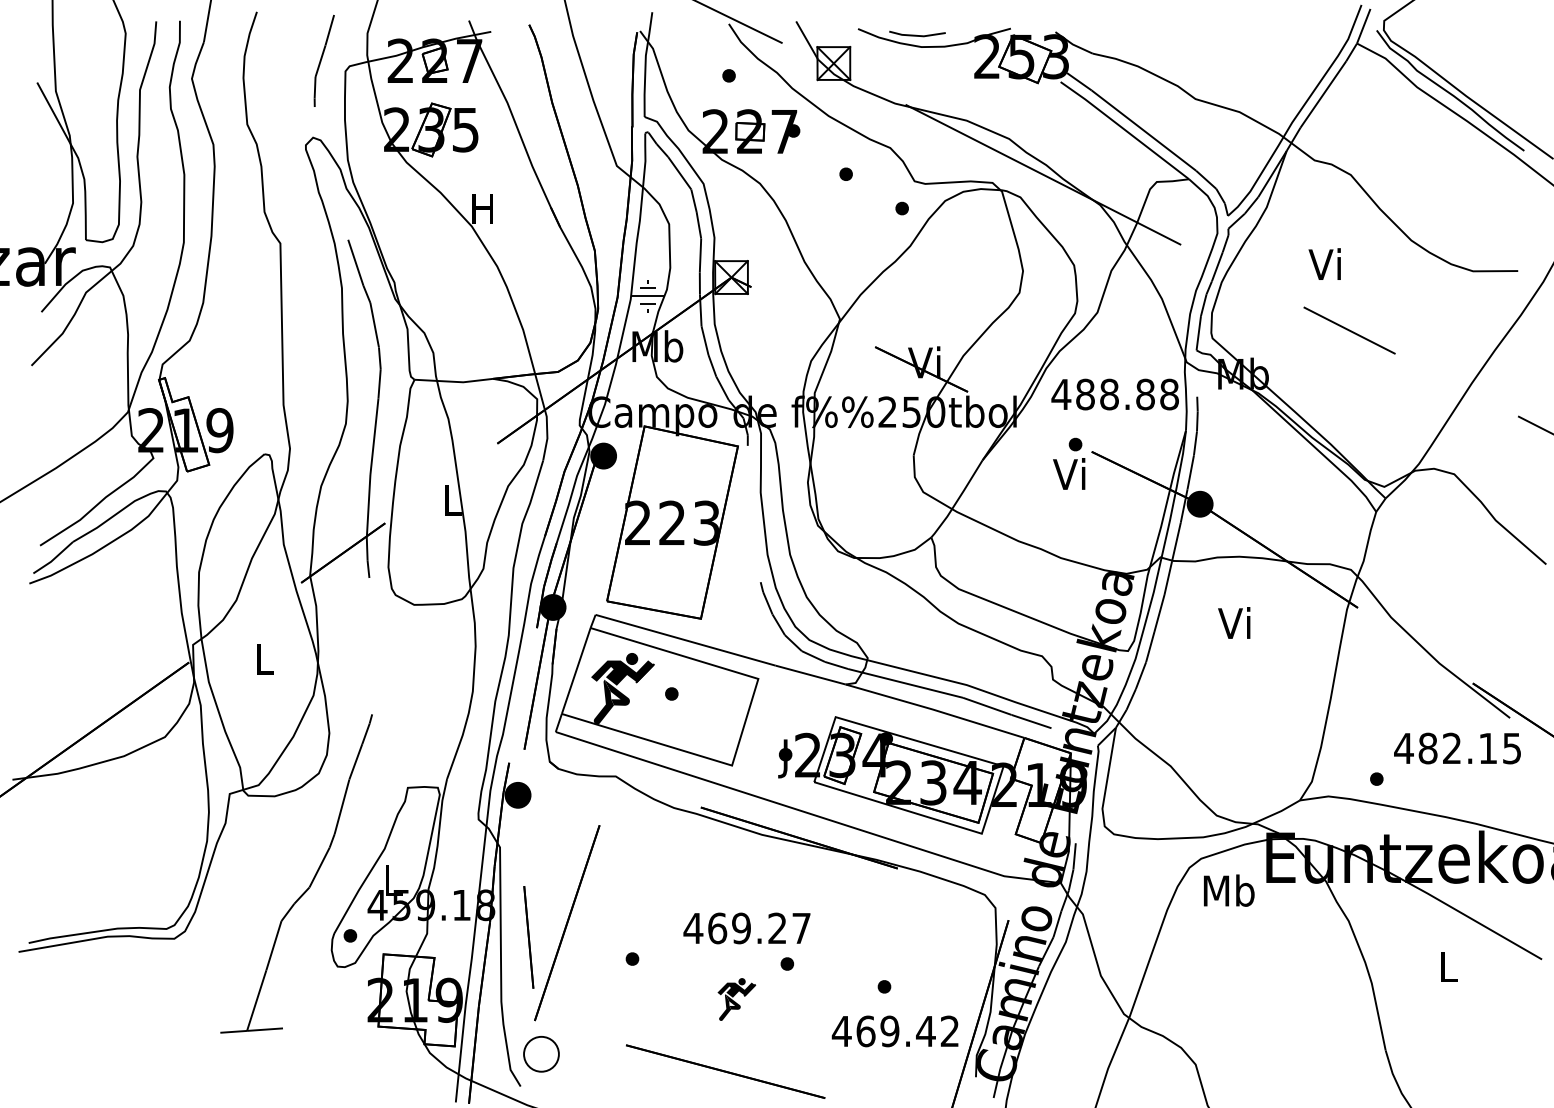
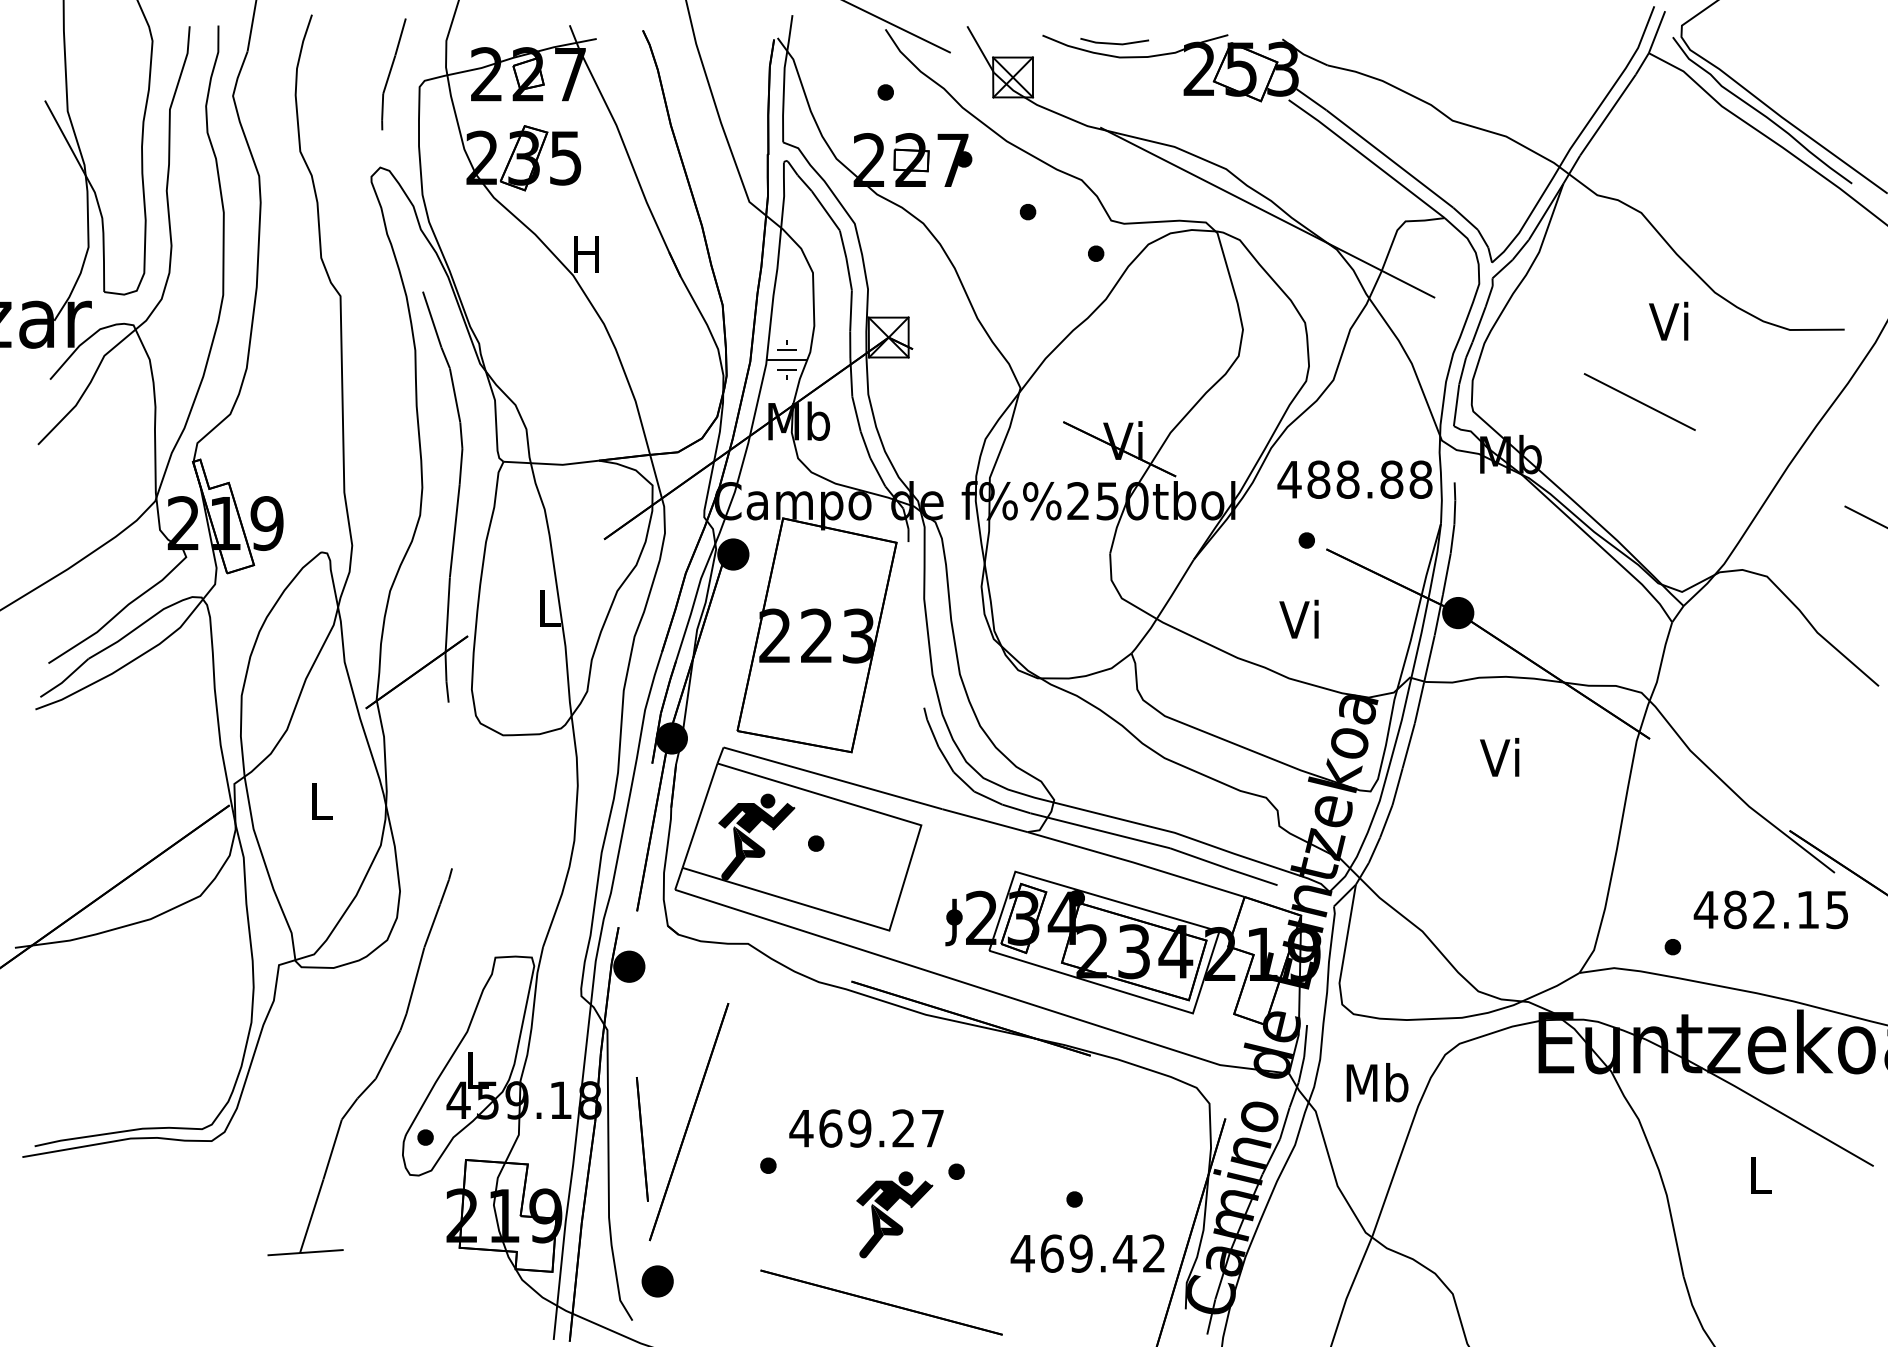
text: (1324, 263) -> (1668, 320), moved
text: (1068, 473) -> (1298, 618), moved
text: (1229, 890) -> (1377, 1082), moved
text: (746, 928) -> (866, 1128), moved
part: (736, 999) -> (894, 1214), size x1.67
part: (541, 1054) -> (657, 1281), size x0.71

